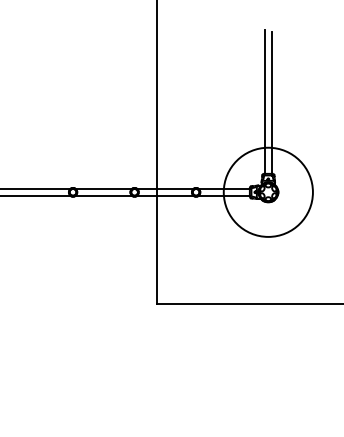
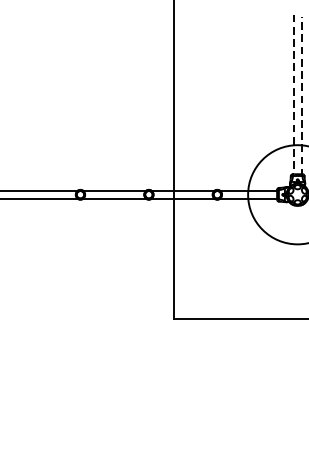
line: (264, 102) -> (293, 94), solid -> dashed
line: (272, 104) -> (302, 97), solid -> dashed

